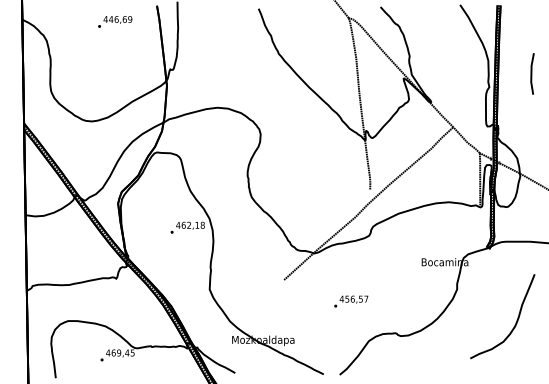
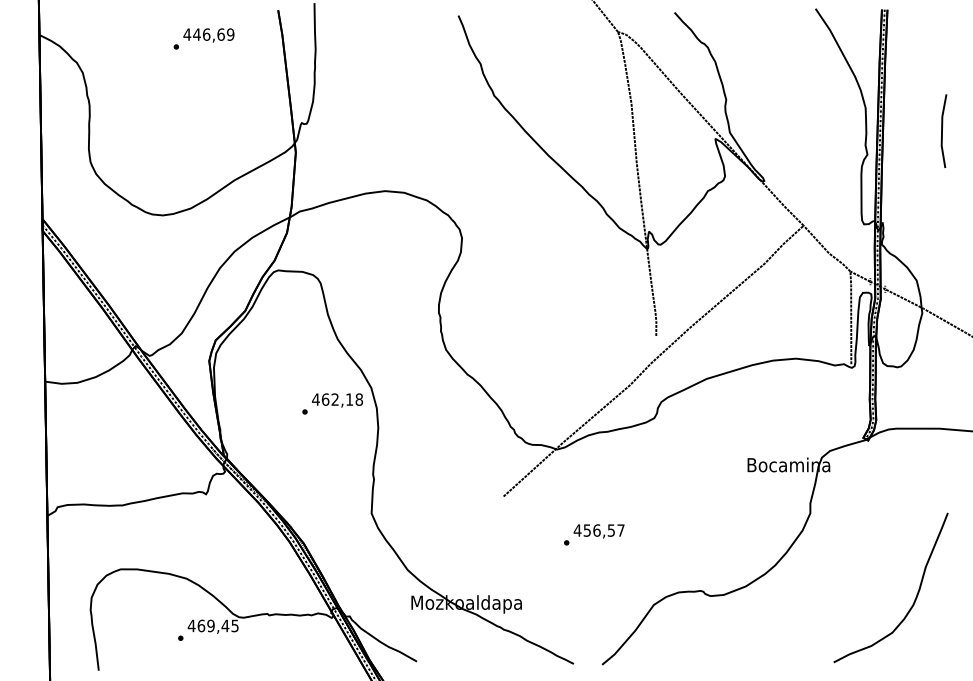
text: (351, 301) -> (594, 534), moved
curve: (515, 322) -> (913, 598), moved

